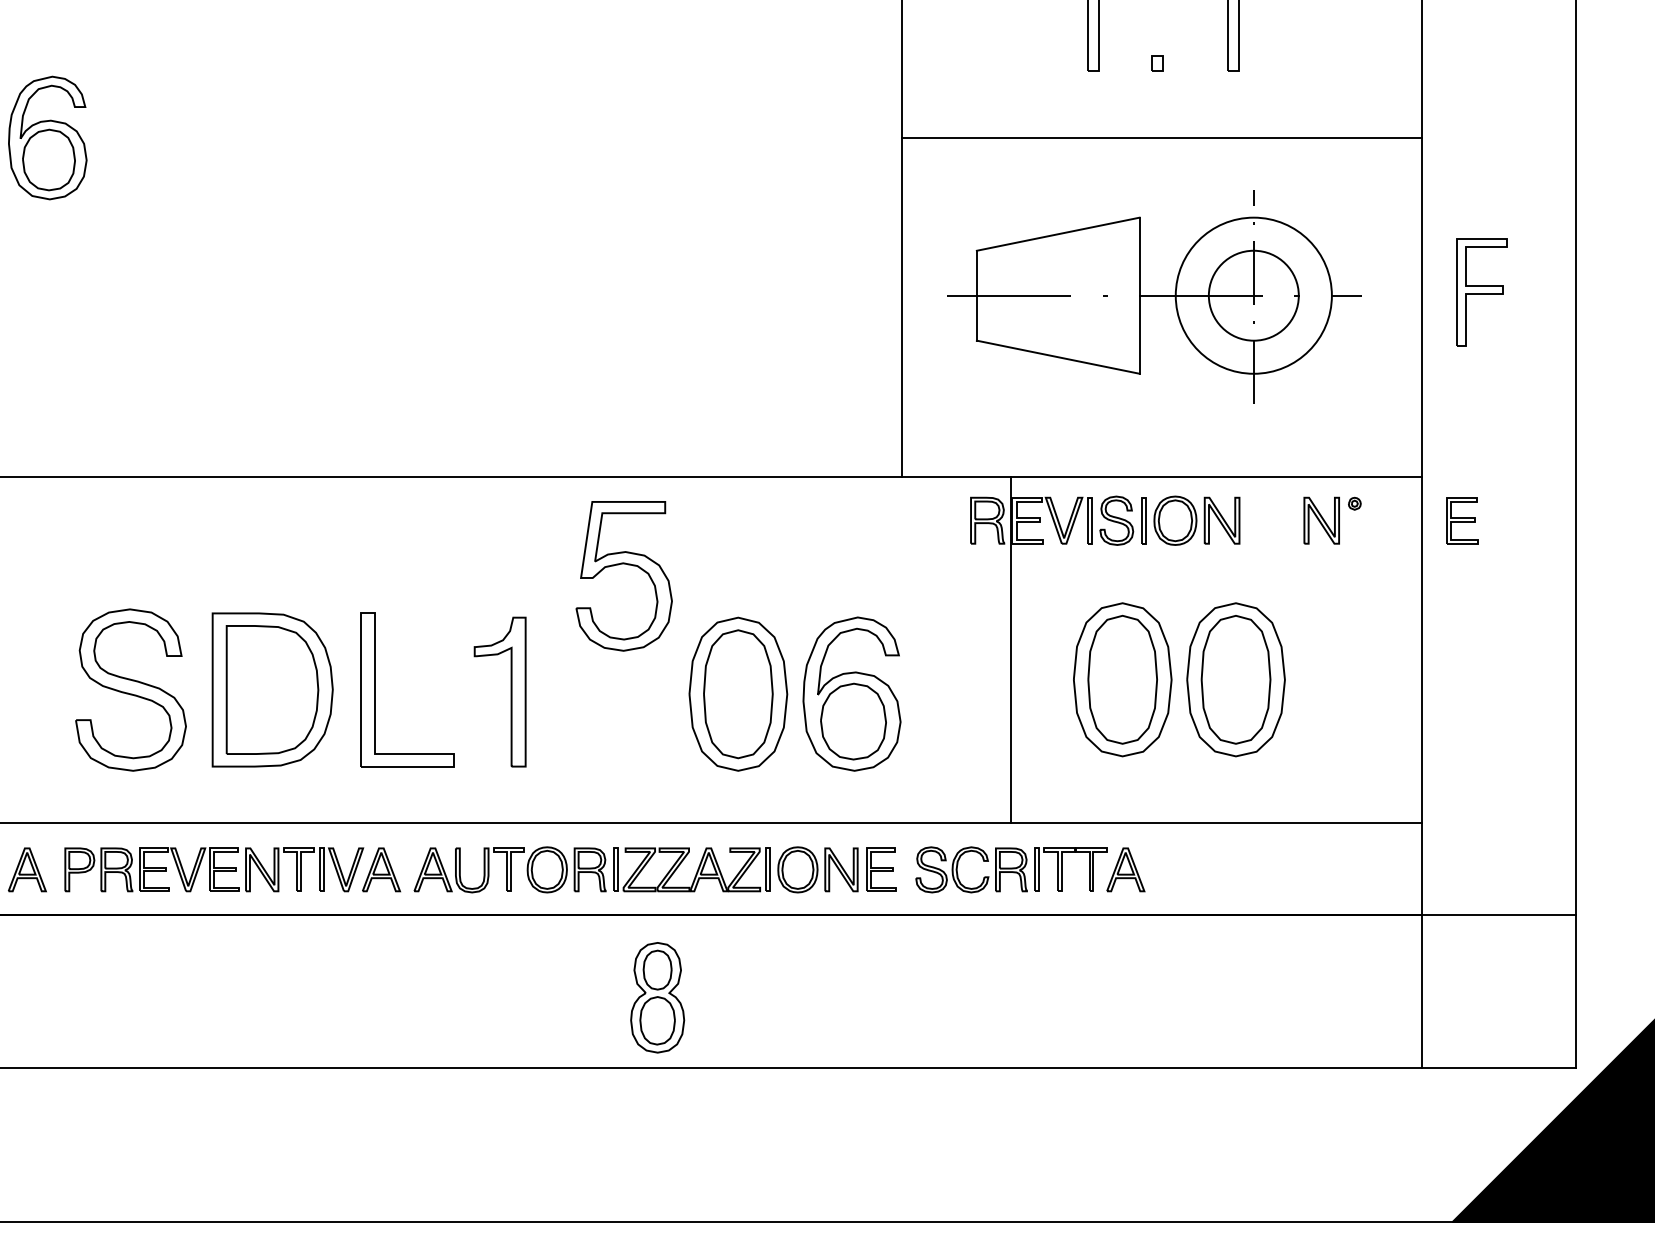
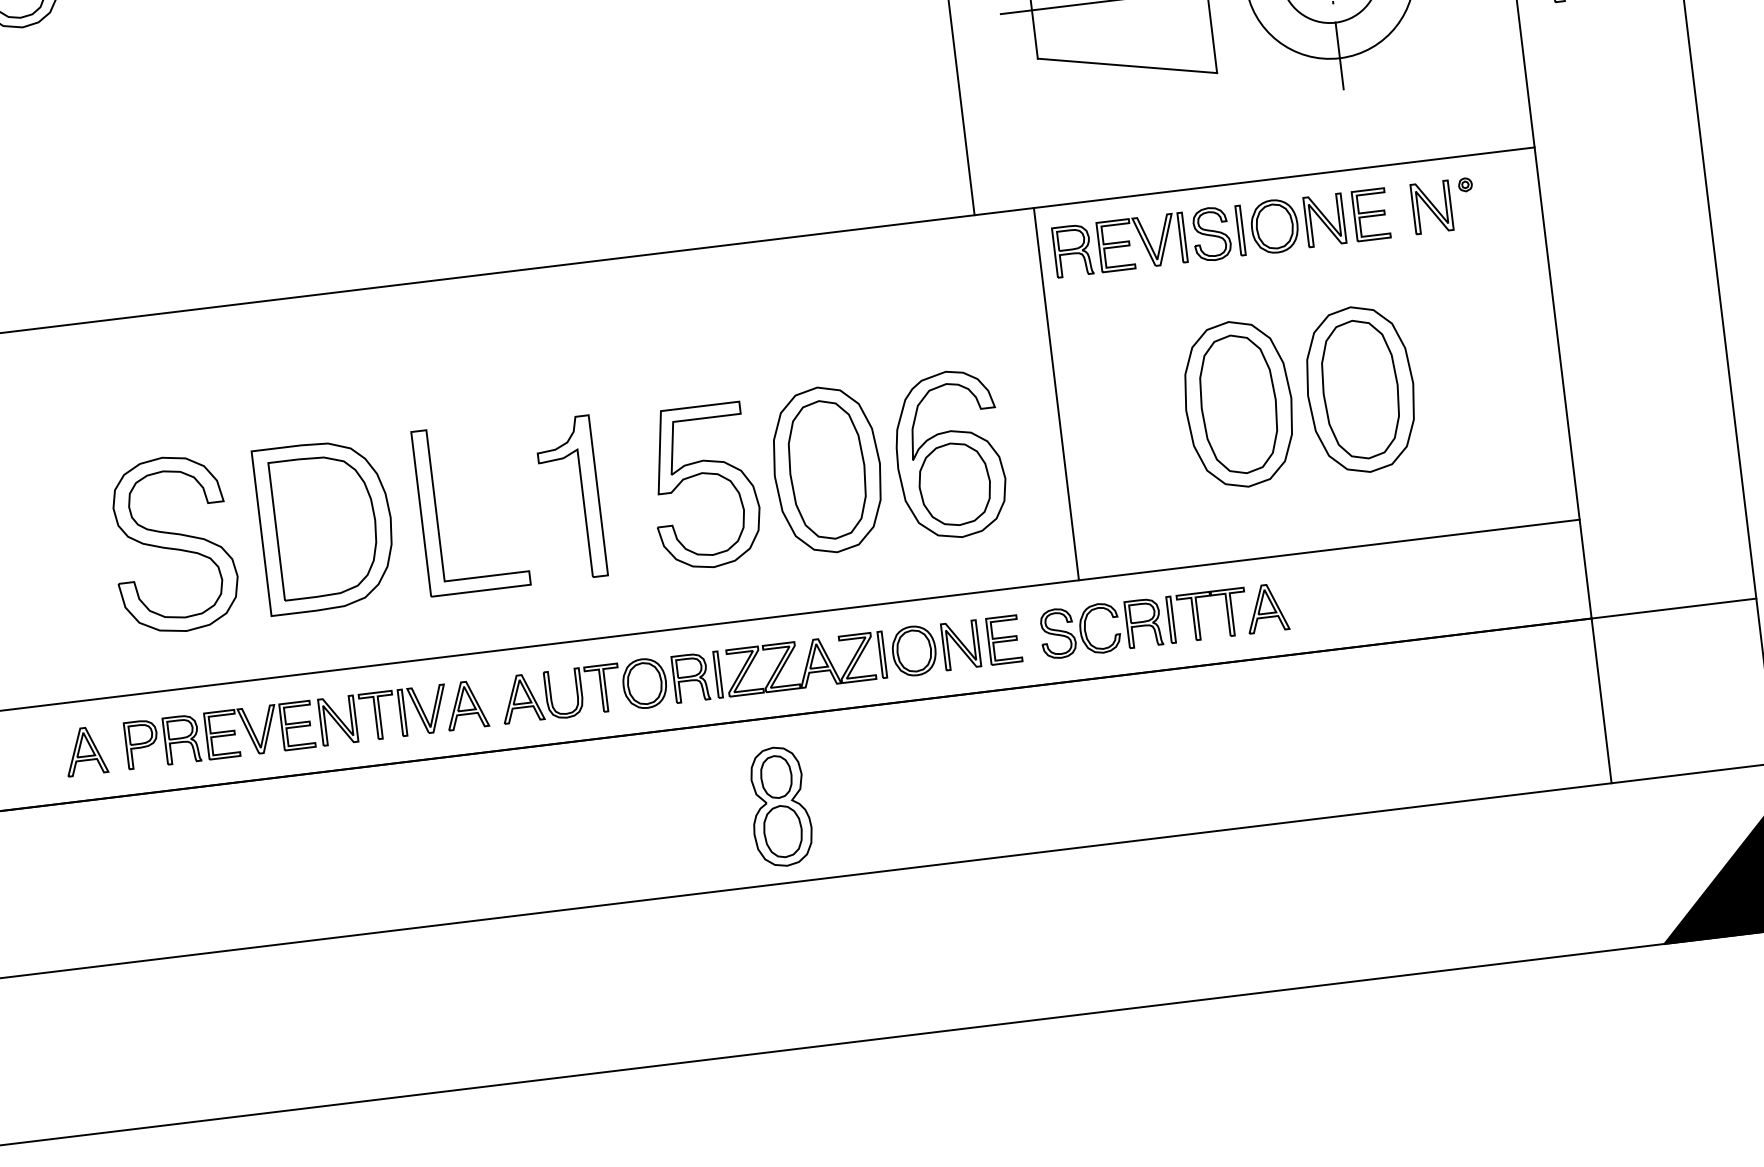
part: (1462, 520) -> (1371, 214), moved
part: (623, 564) -> (702, 474), moved
line: (1010, 650) -> (1056, 394), moved

